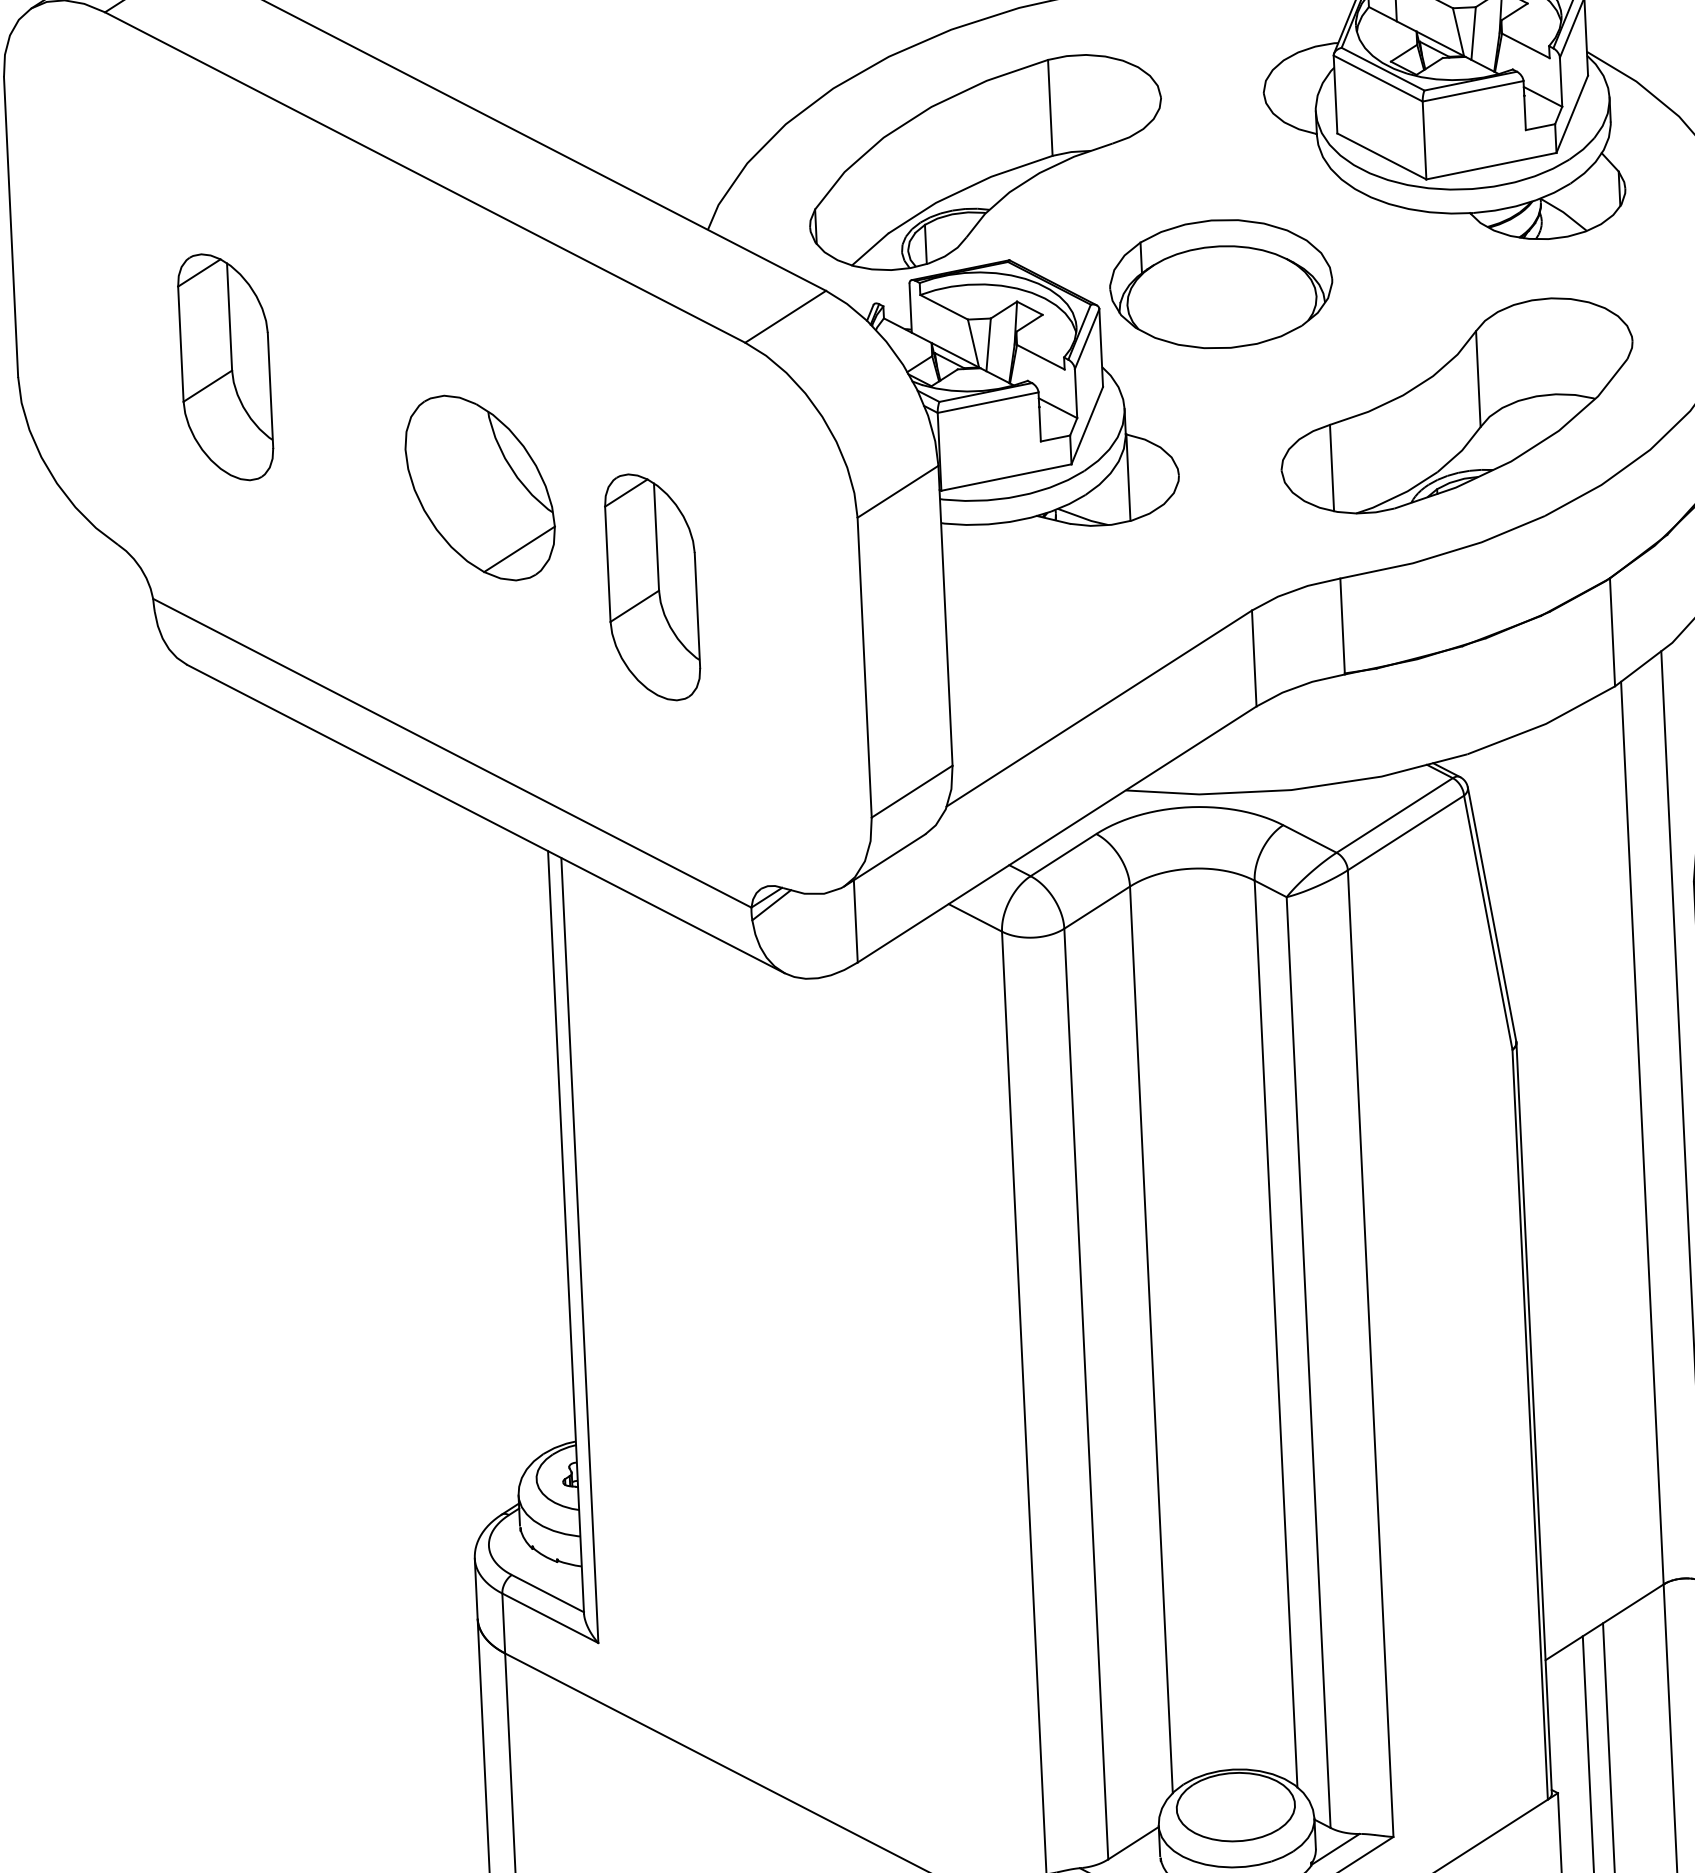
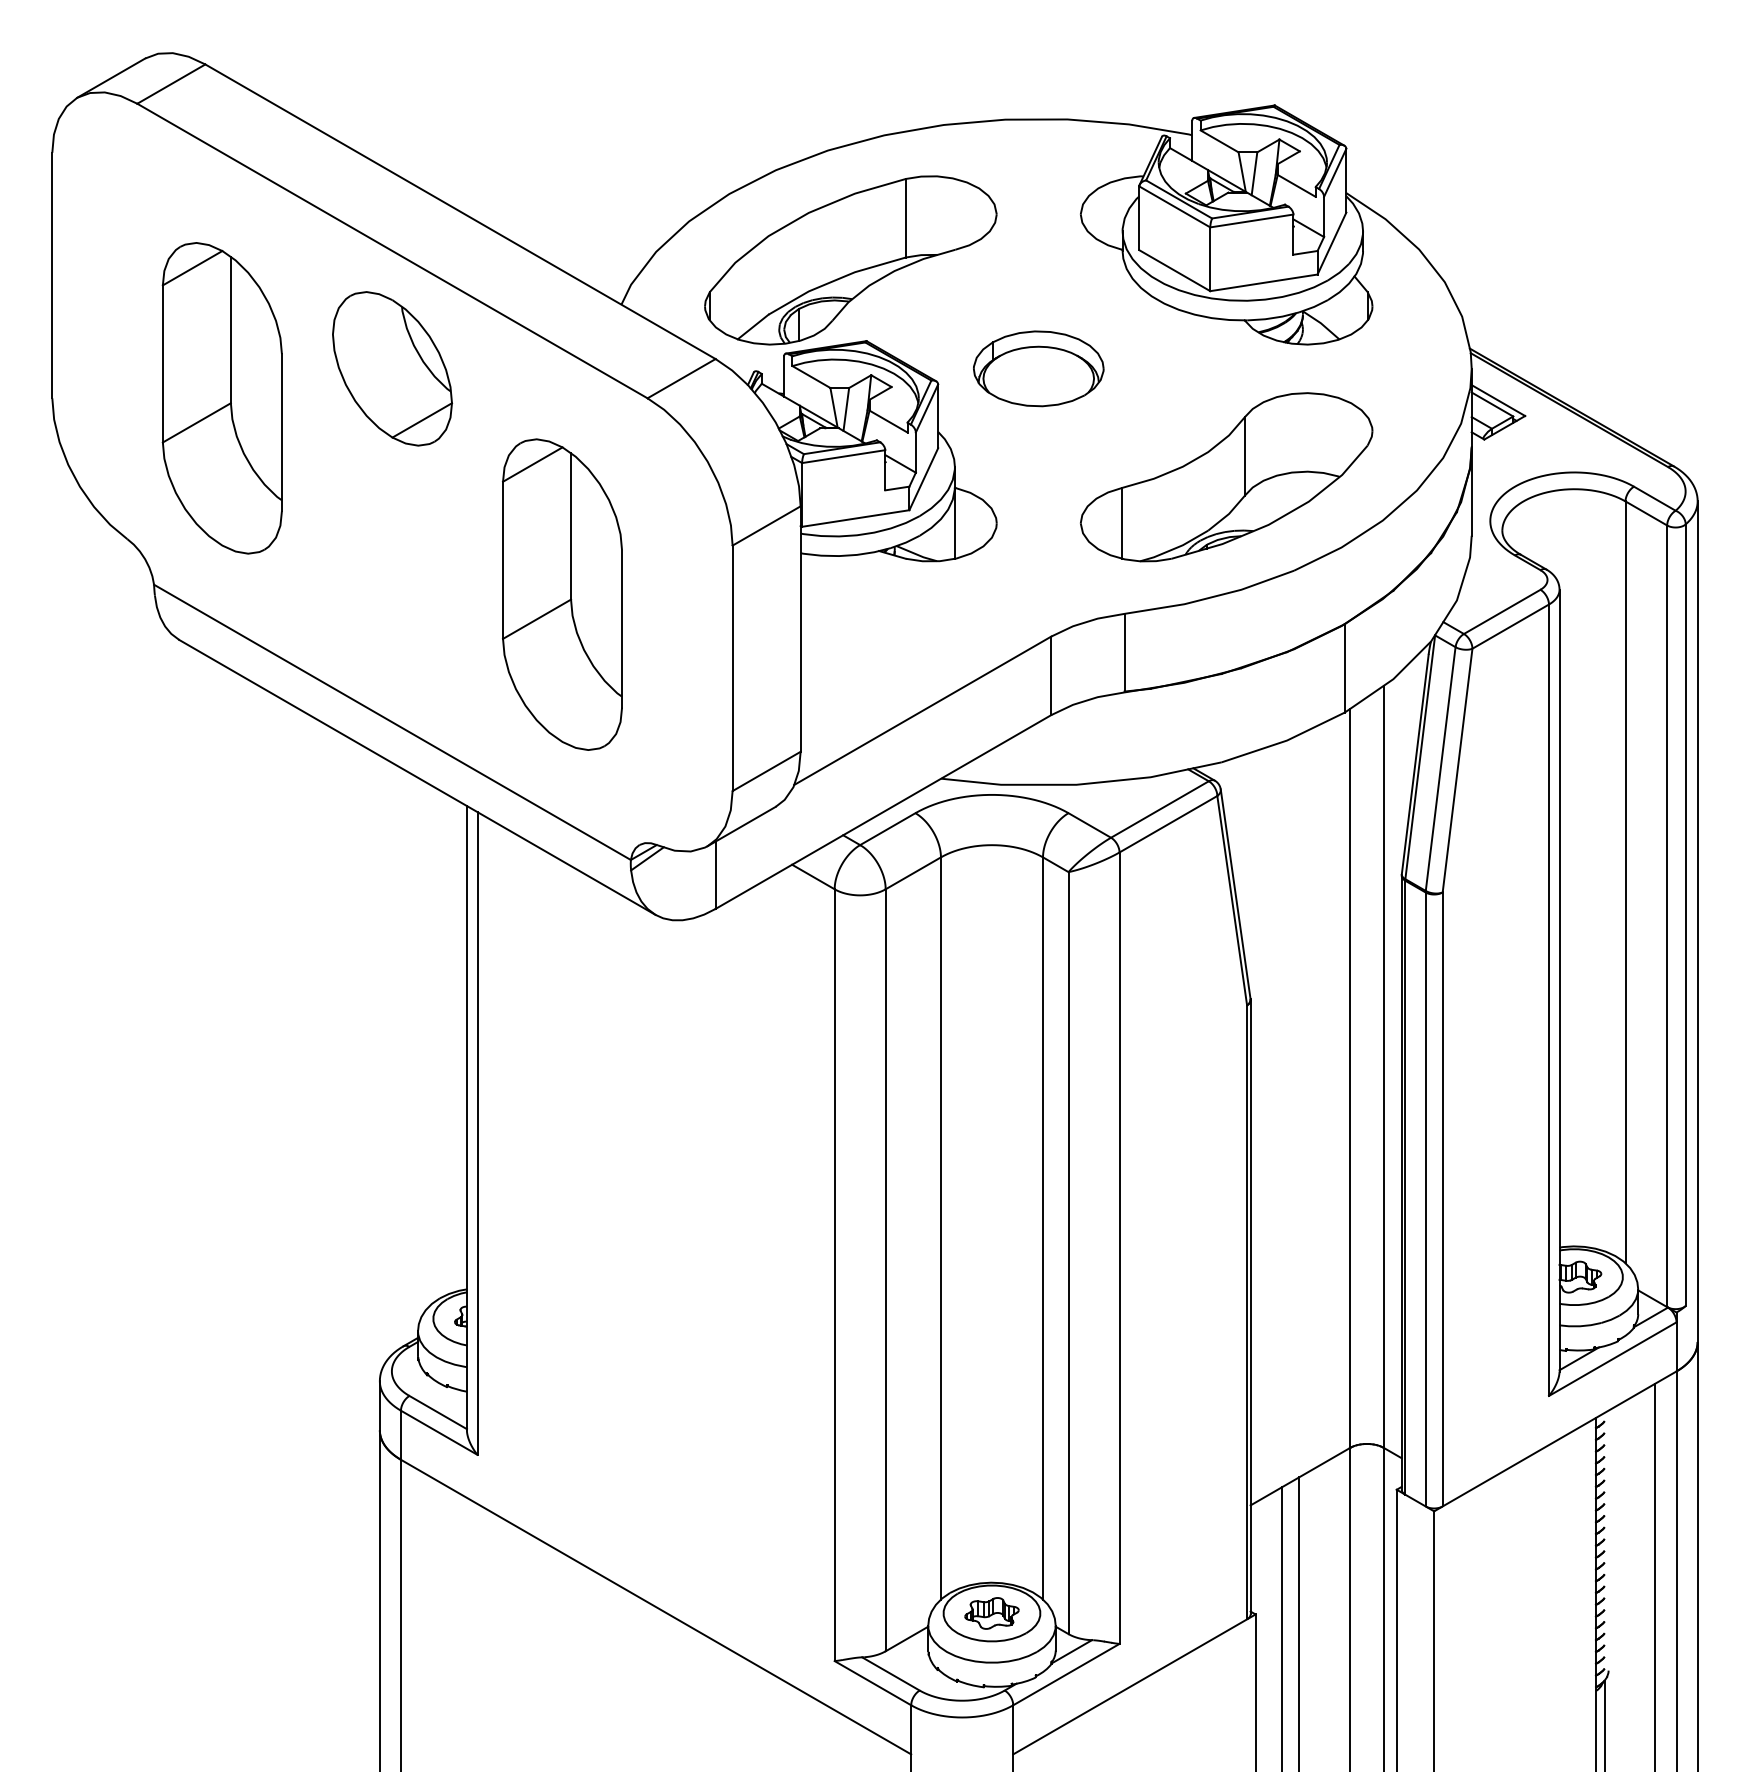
part: (1220, 283) -> (1038, 368), size x0.71
part: (224, 367) -> (221, 398), size x1.67
part: (480, 487) -> (392, 368), moved
part: (652, 587) -> (562, 594), size x1.67
part: (1235, 1807) -> (991, 1613), added

